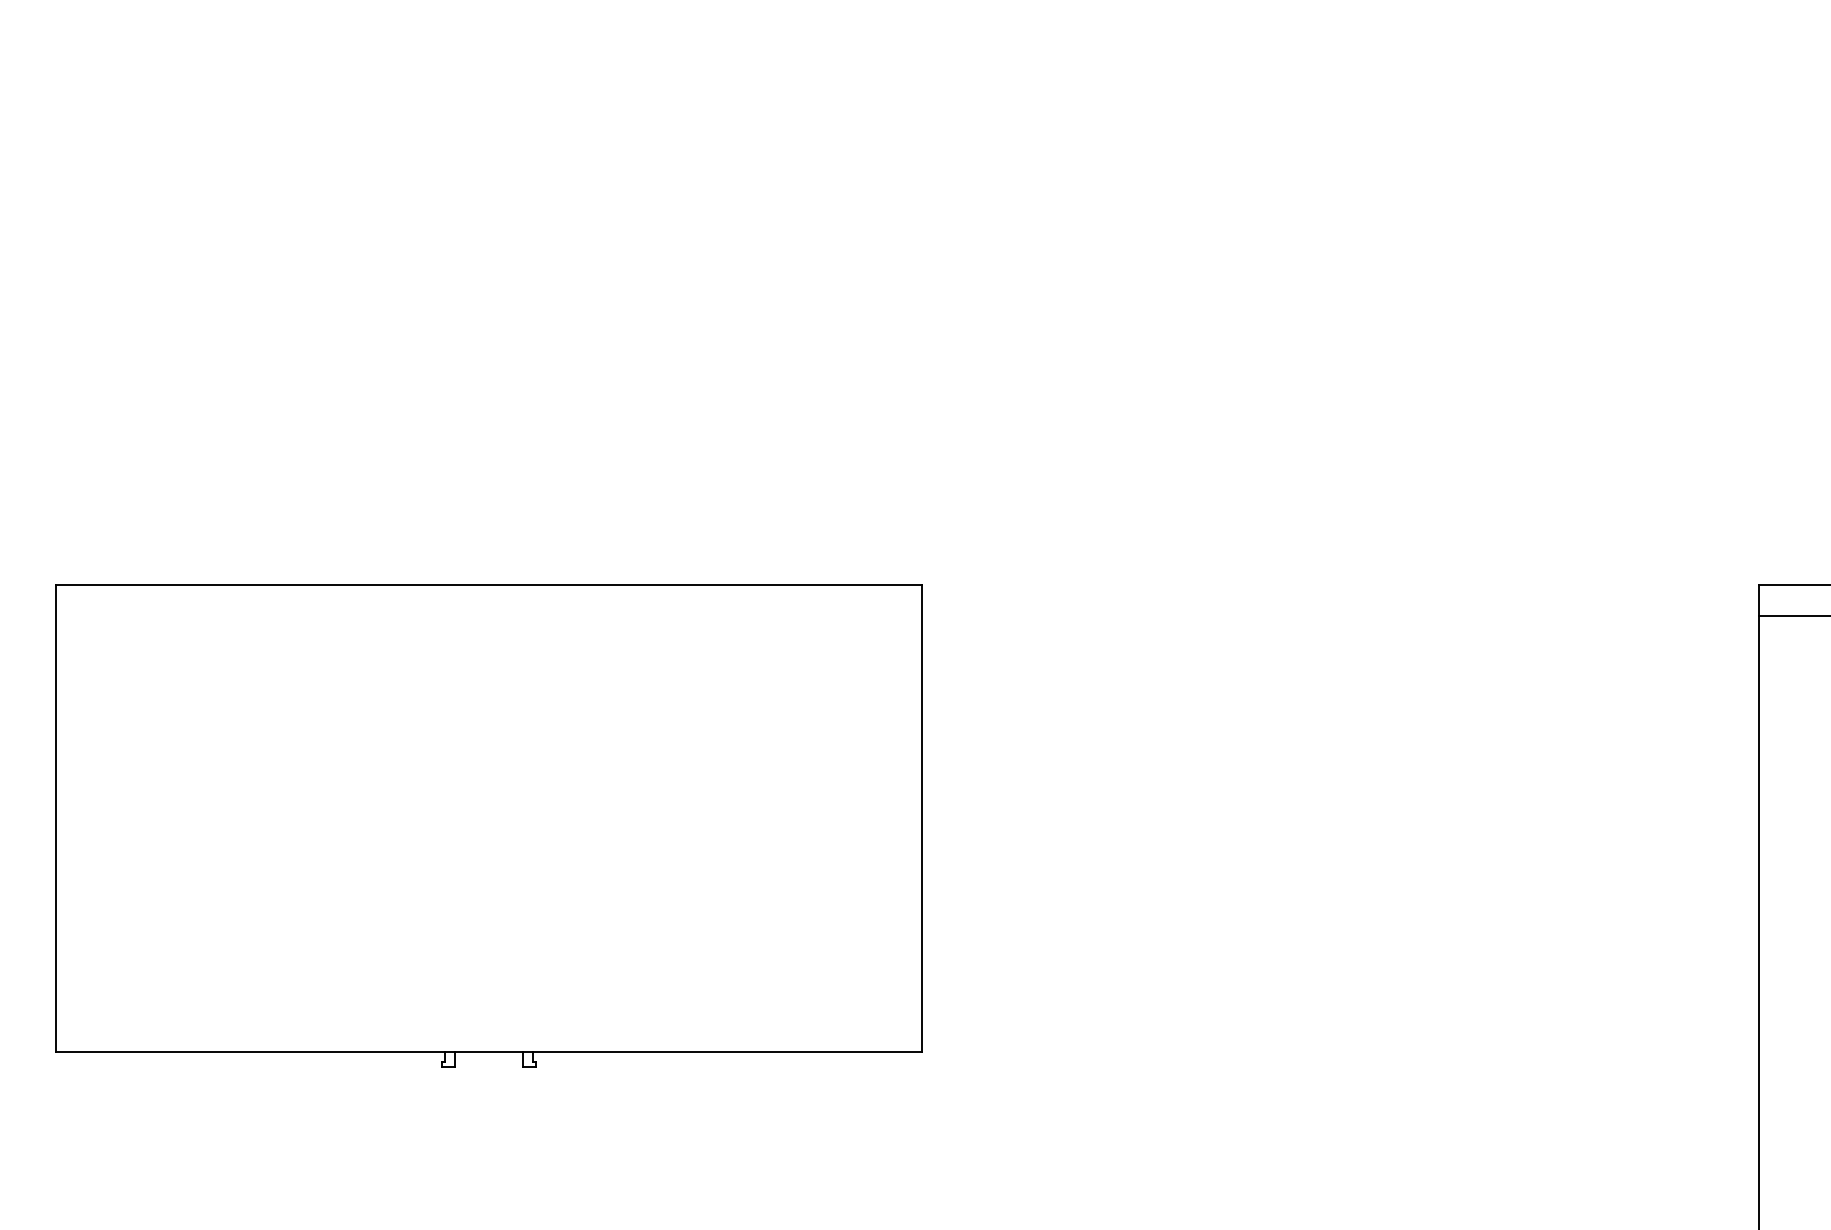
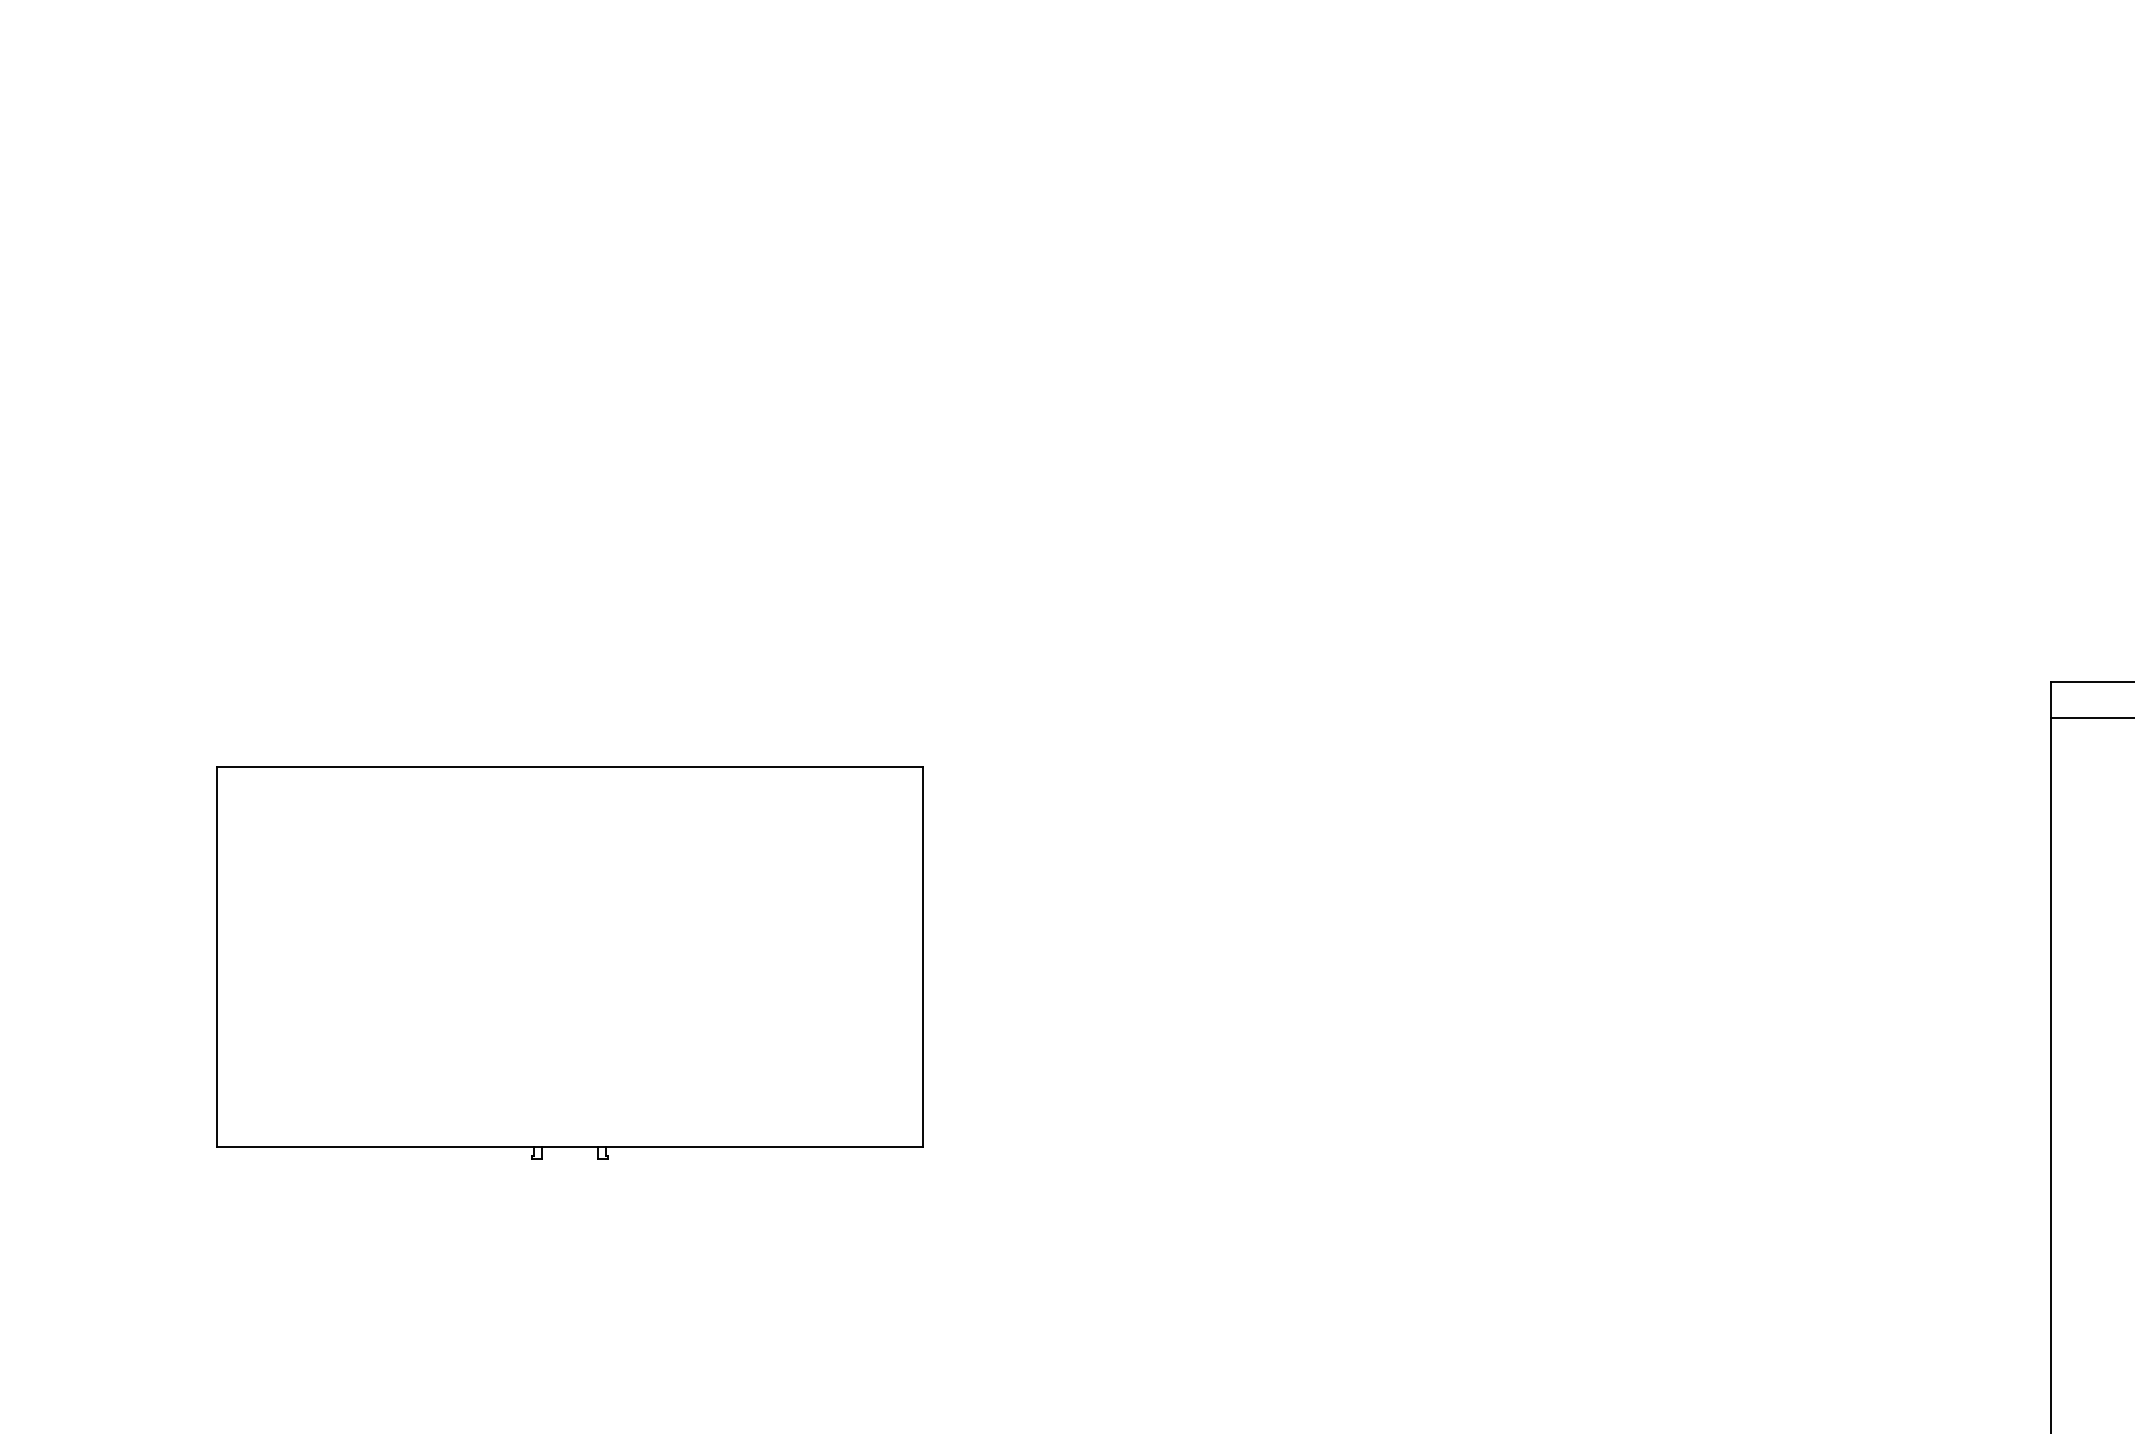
part: (488, 825) -> (569, 962), size x0.7

